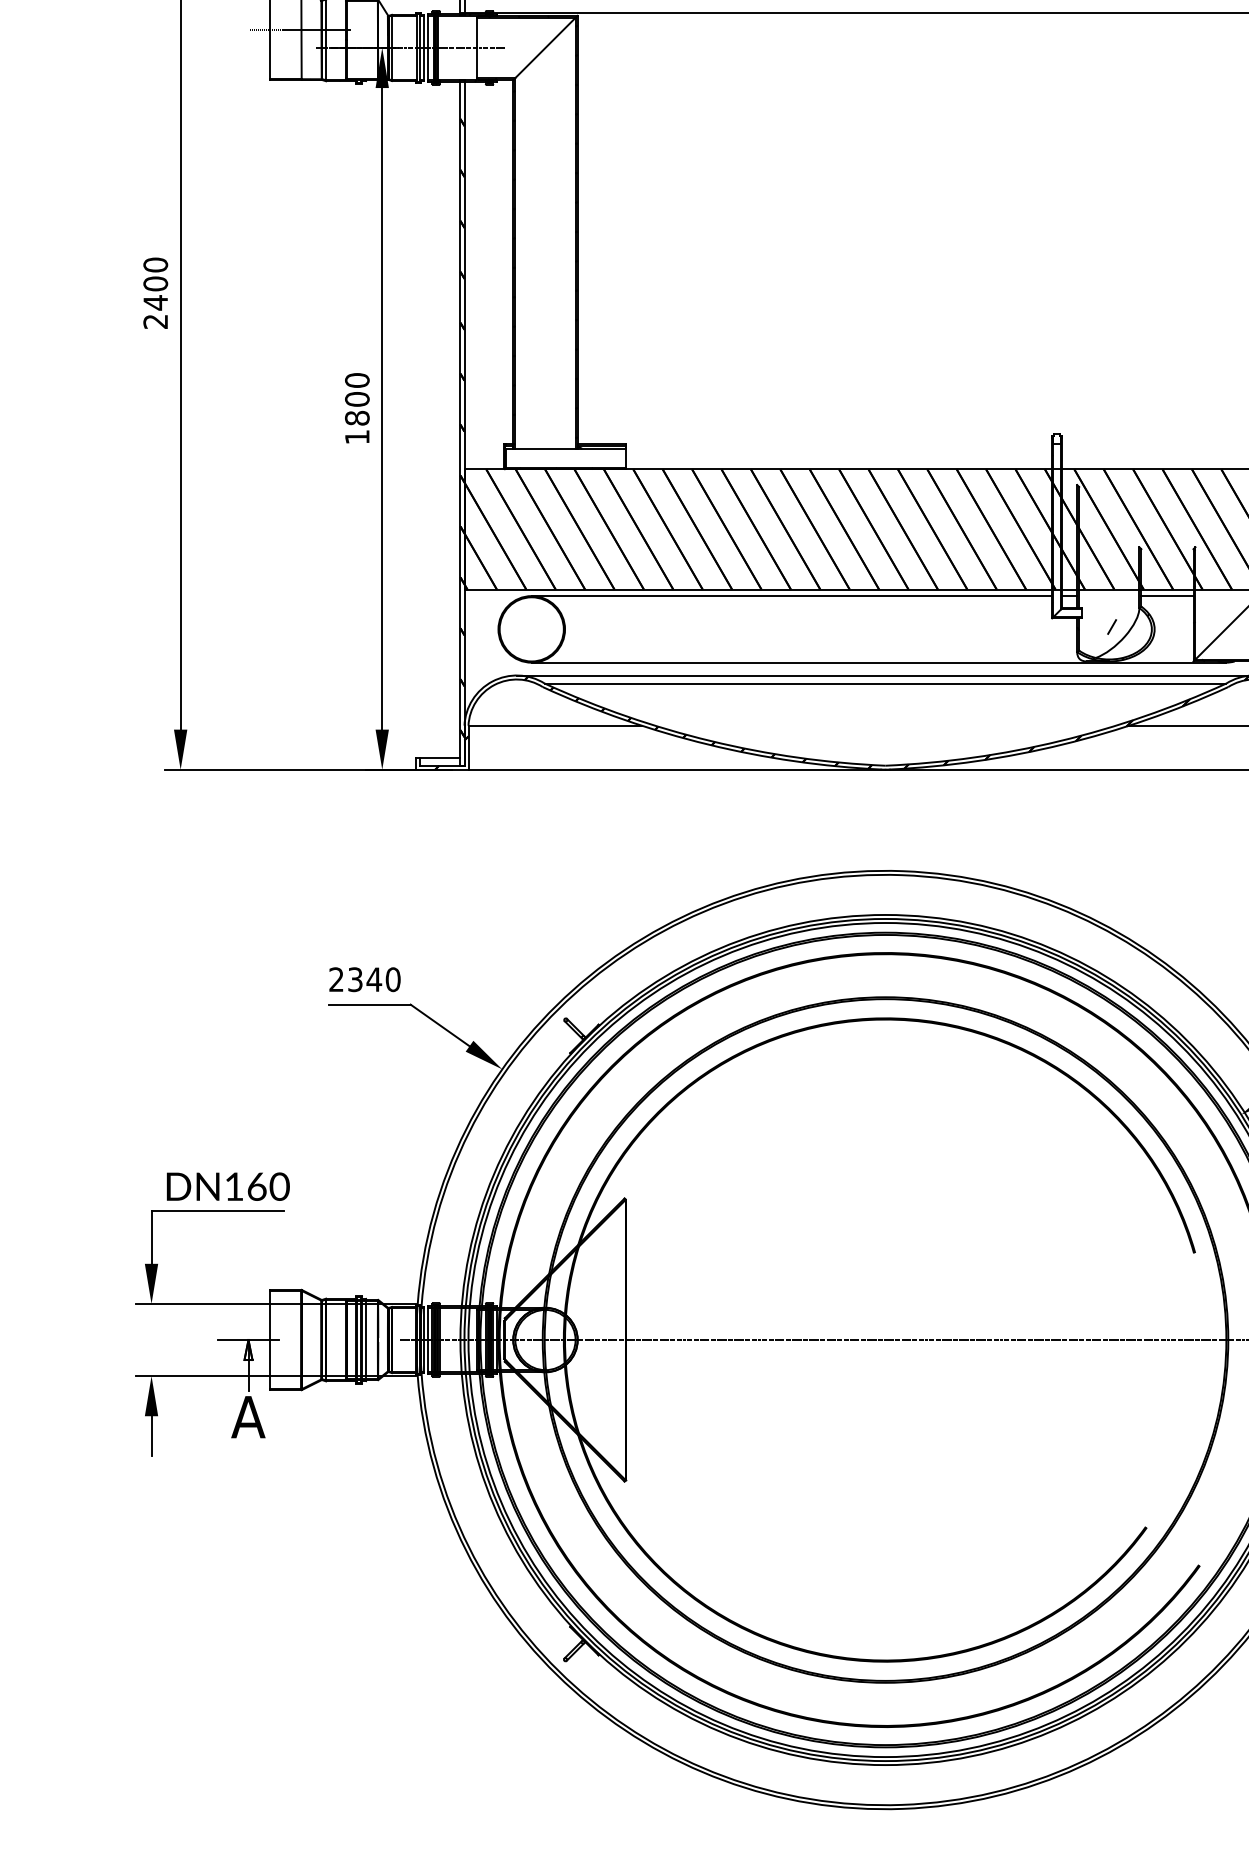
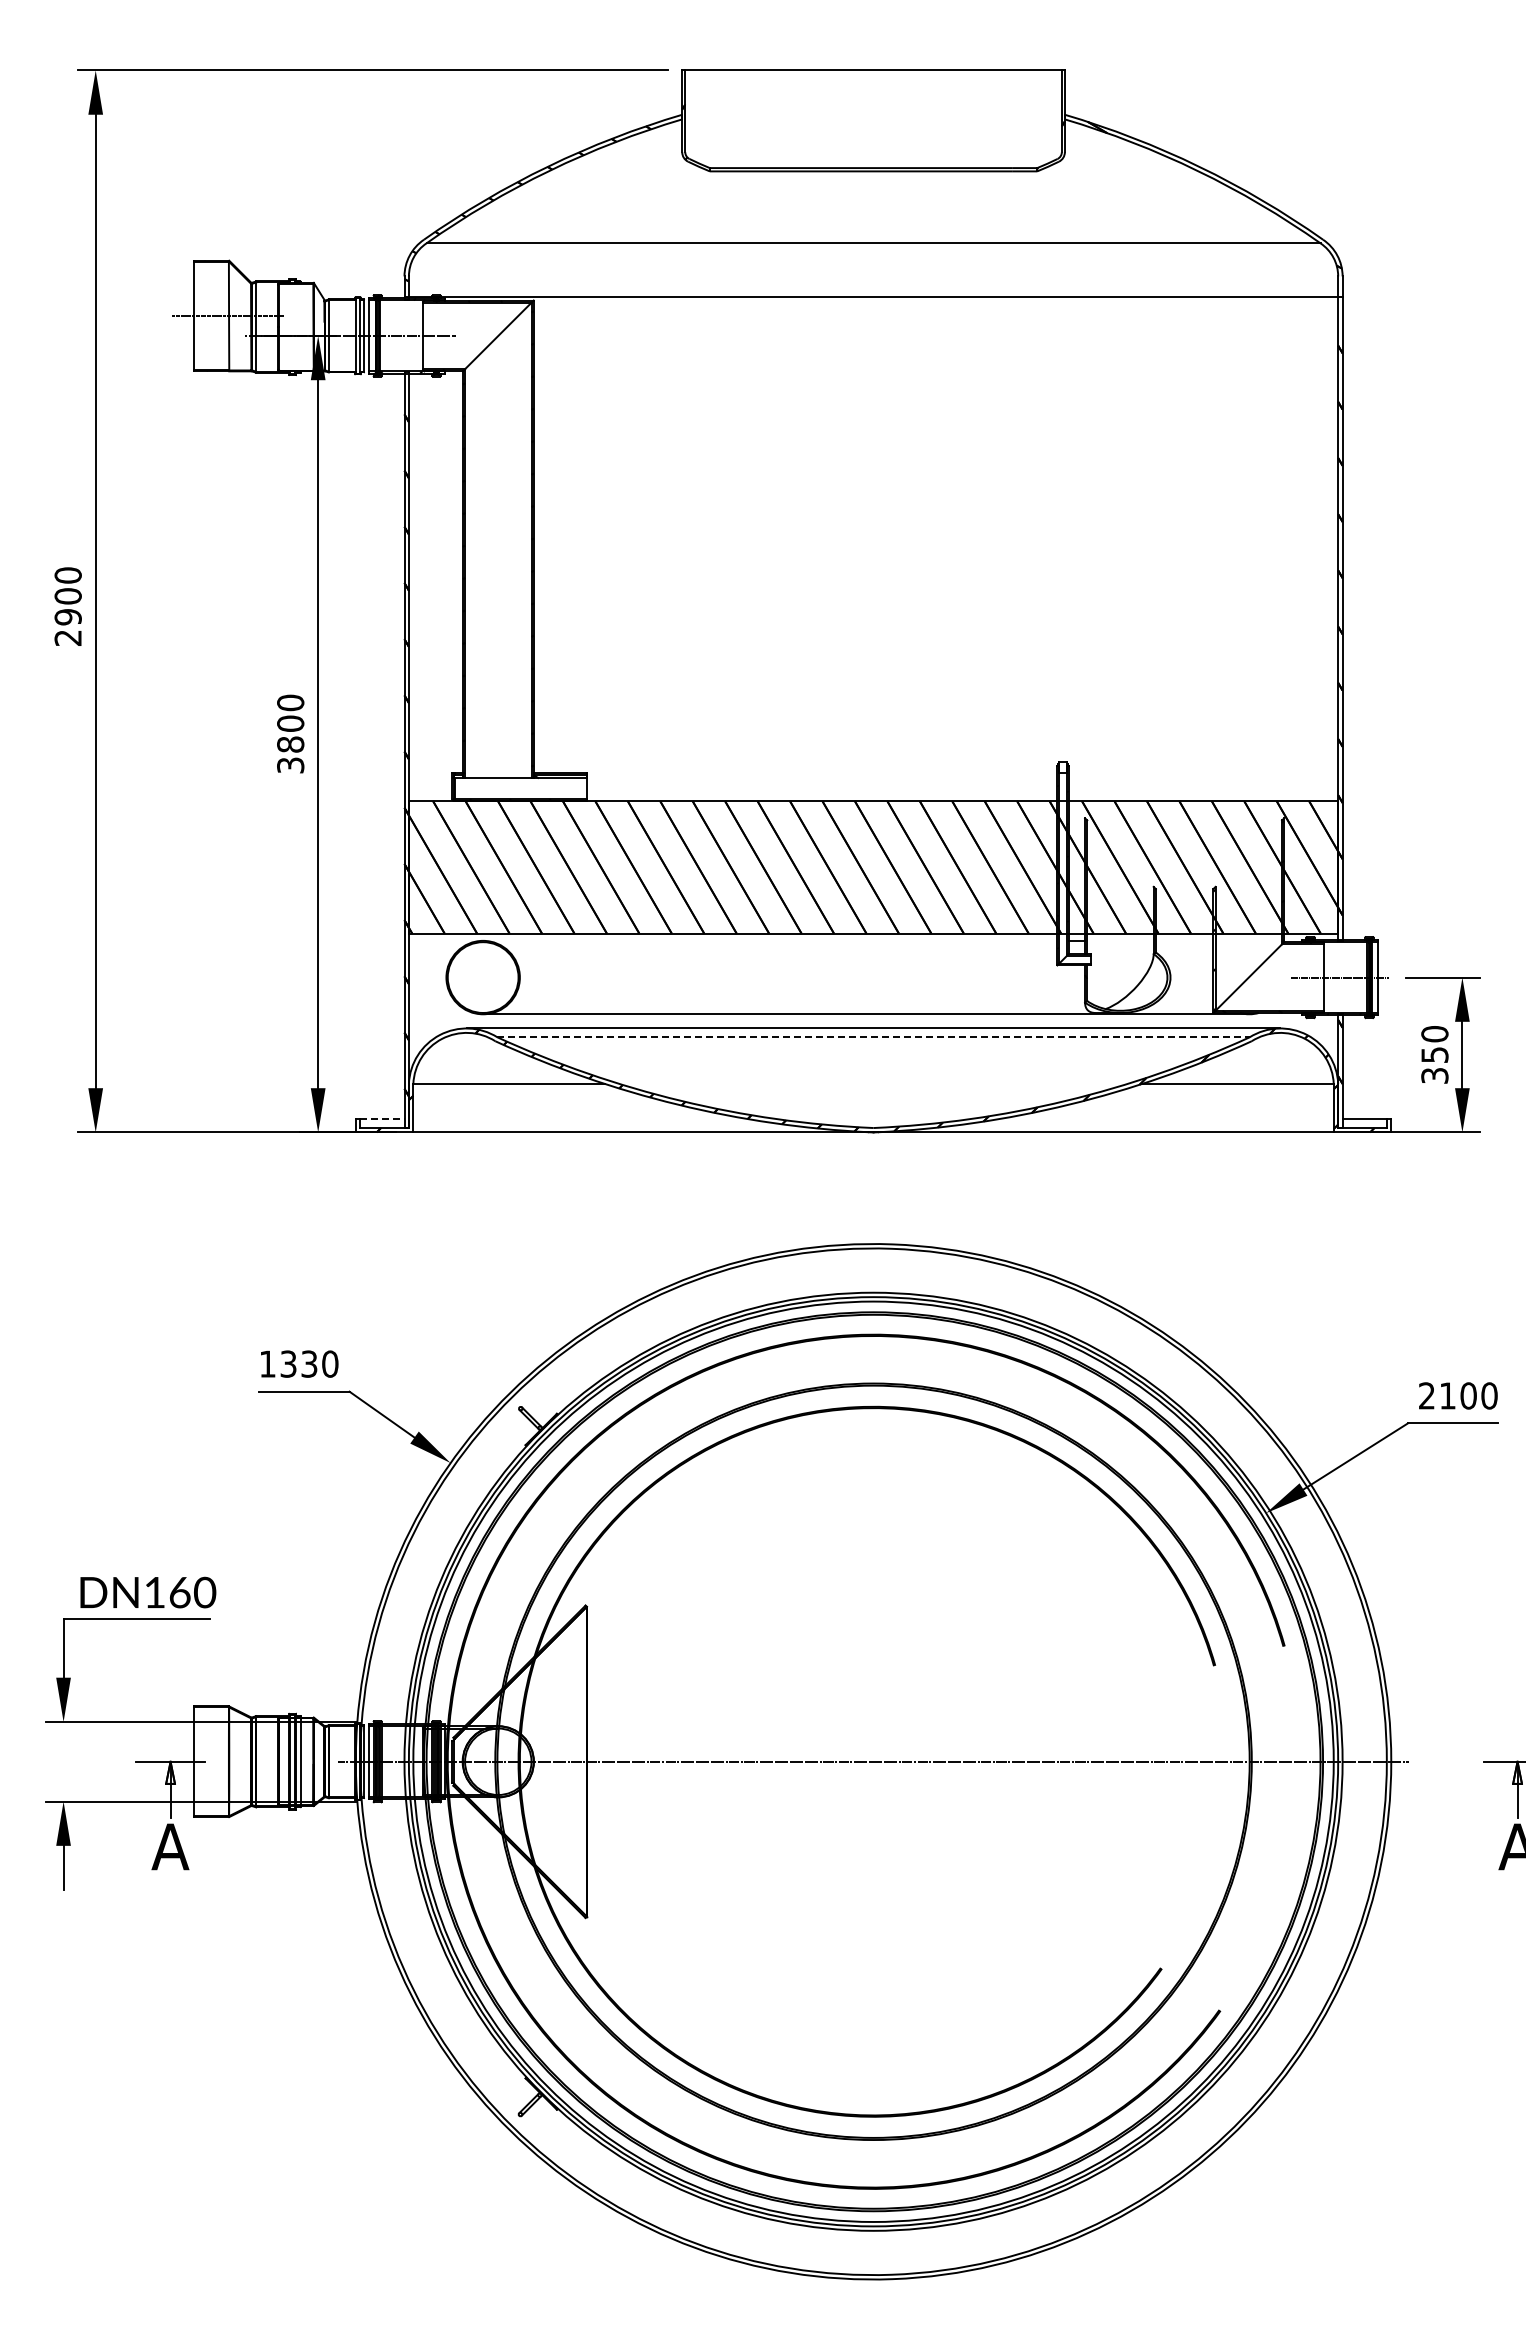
text: (155, 302) -> (67, 616), 2400 -> 2900
text: (357, 437) -> (290, 765), 1800 -> 3800
line: (792, 595) -> (770, 940), removed
line: (1167, 595) -> (1184, 940), removed
hatch: (1121, 636) -> (1133, 985), removed
line: (886, 683) -> (874, 1037), solid -> dashed
line: (440, 758) -> (382, 1119), solid -> dashed
text: (355, 979) -> (288, 1363), 2340 -> 1330

